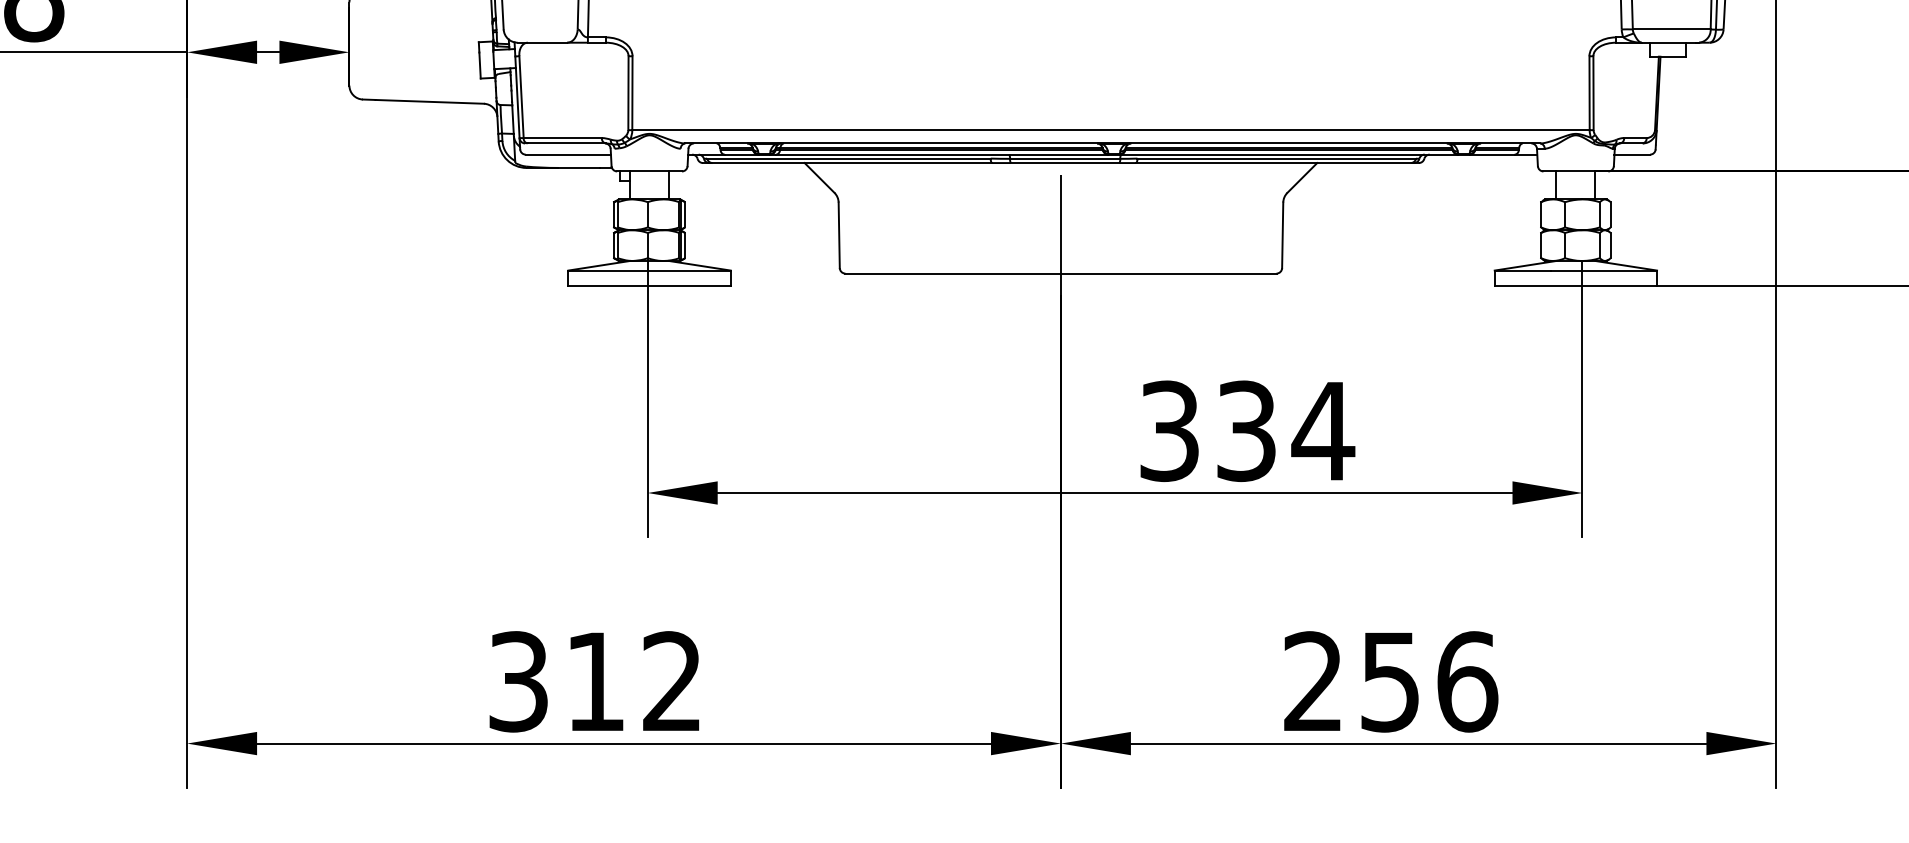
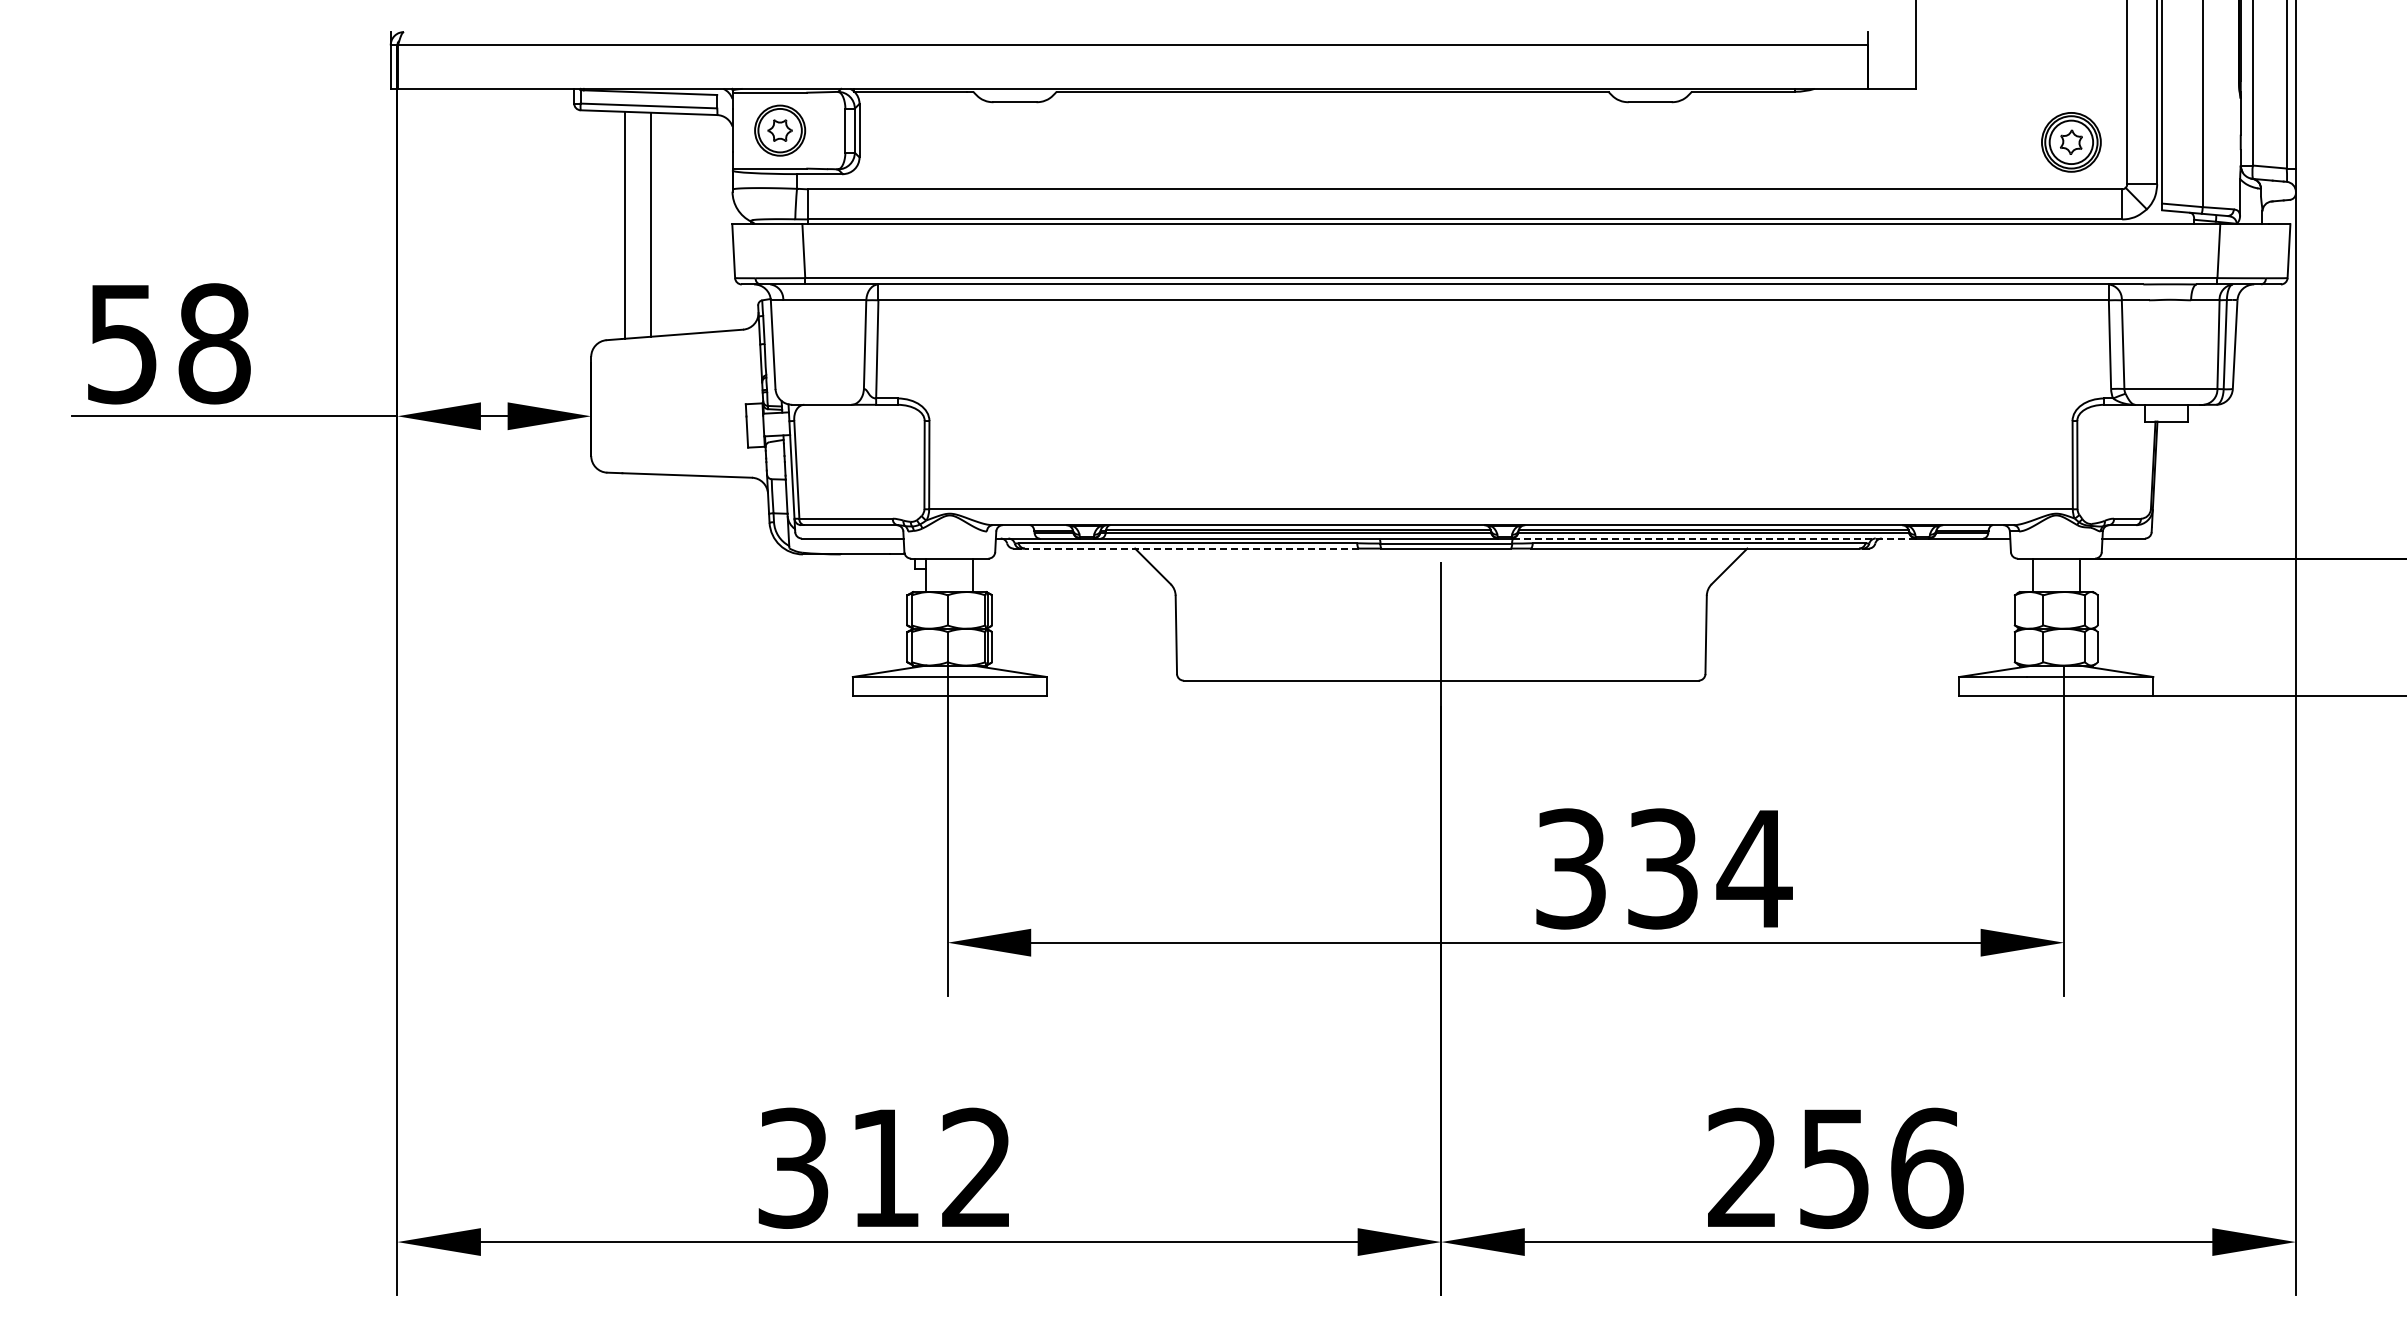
line: (1288, 154) -> (1713, 538), solid -> dashed
line: (851, 162) -> (1191, 548), solid -> dashed

